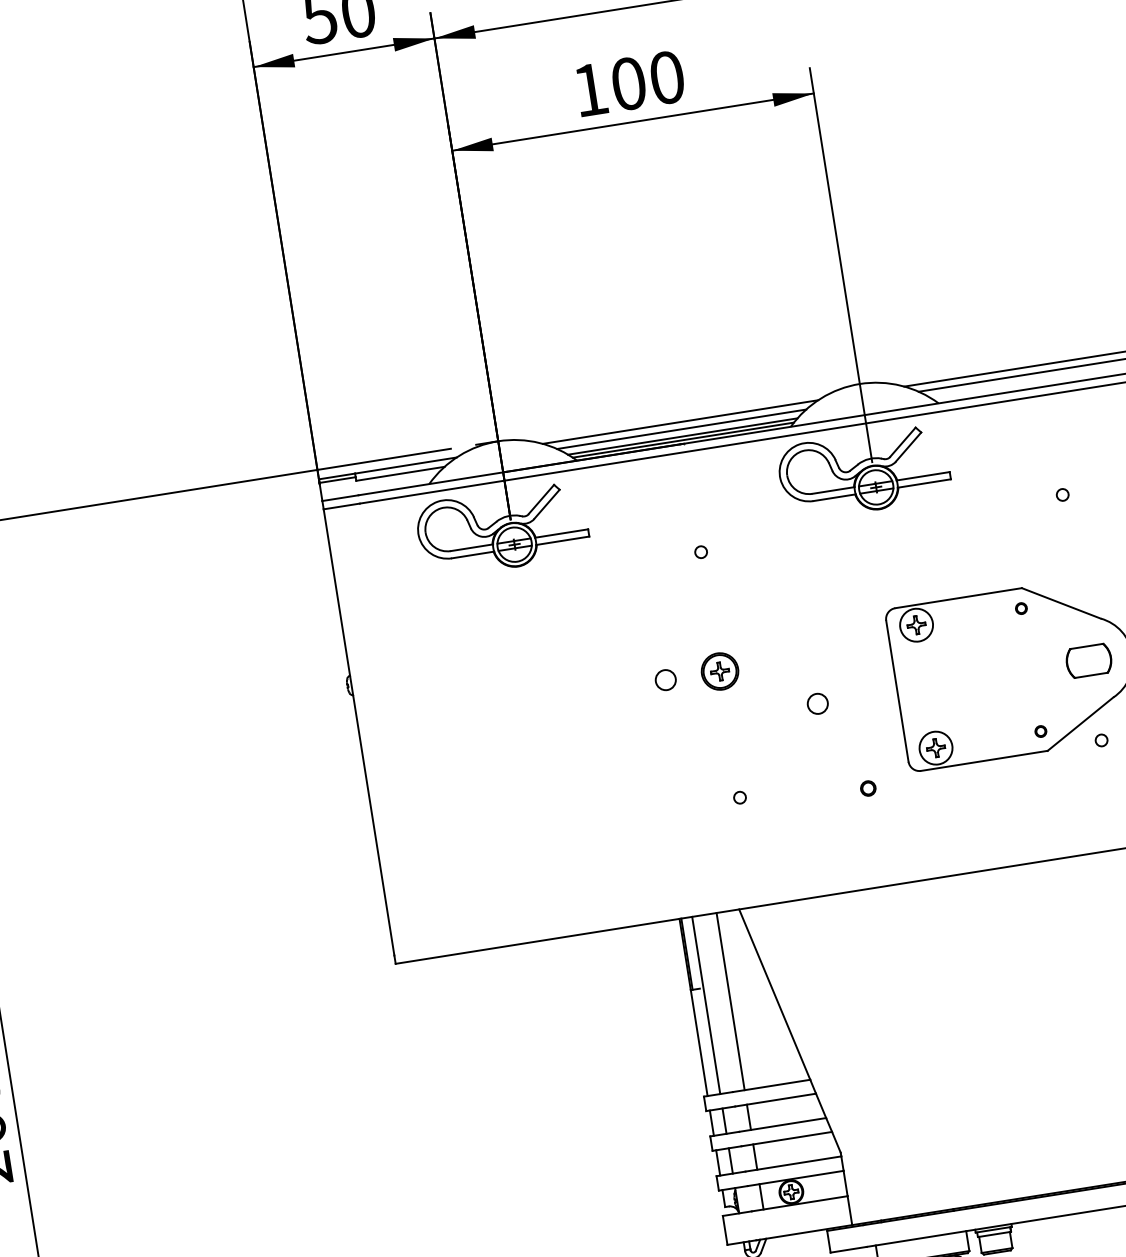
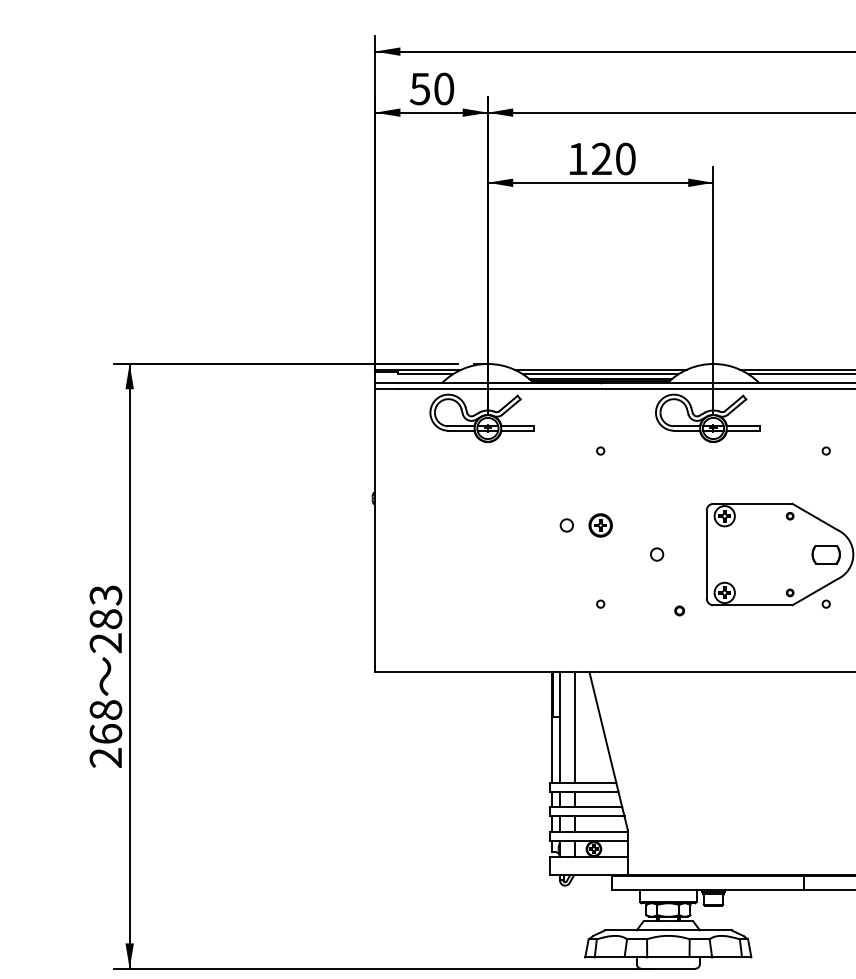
text: (628, 83) -> (601, 158), 100 -> 120

